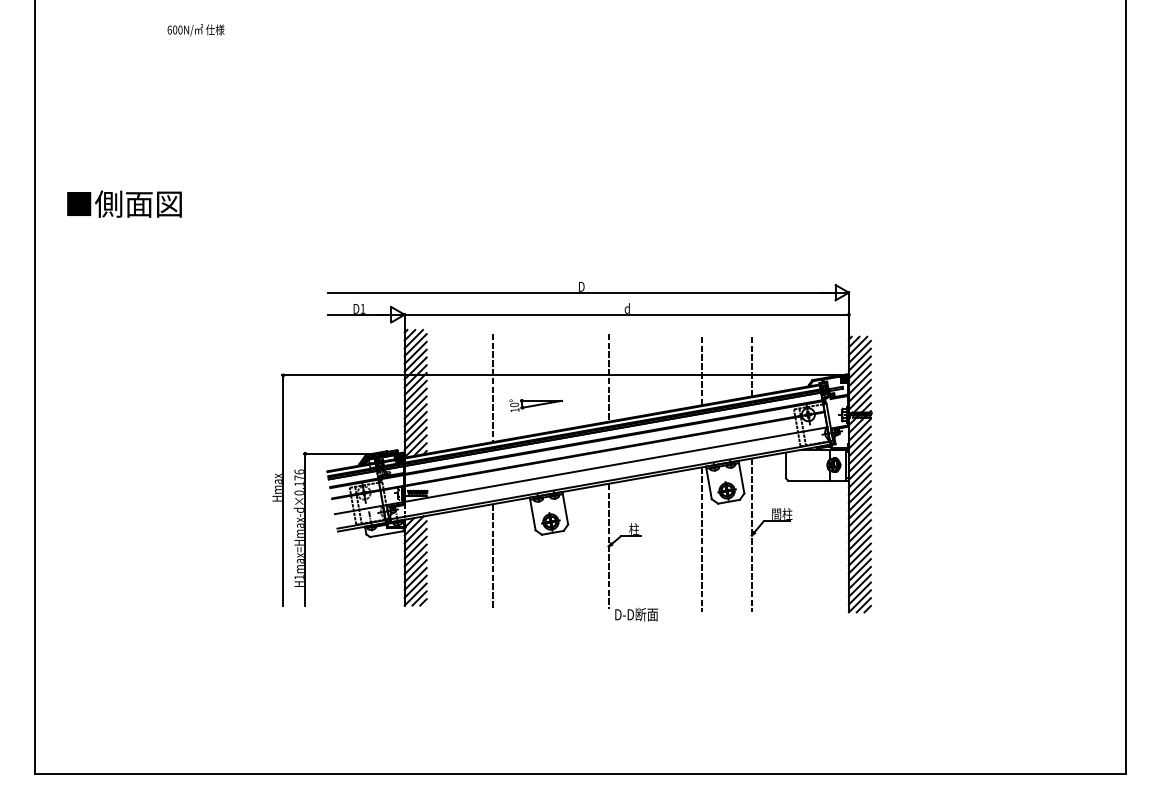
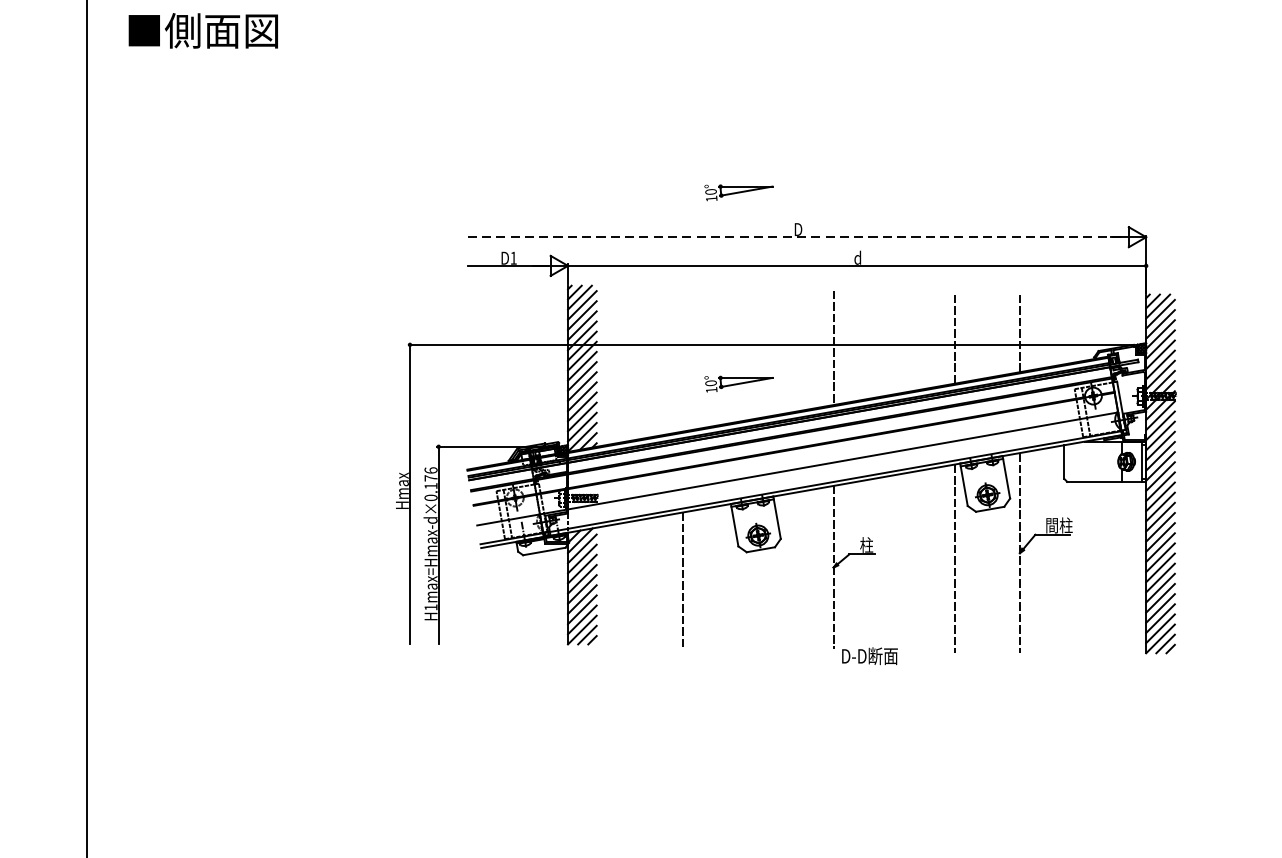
text: (124, 203) -> (203, 29), moved
part: (535, 258) -> (738, 192), added
line: (580, 292) -> (796, 236), solid -> dashed
line: (493, 387) -> (683, 360), removed

